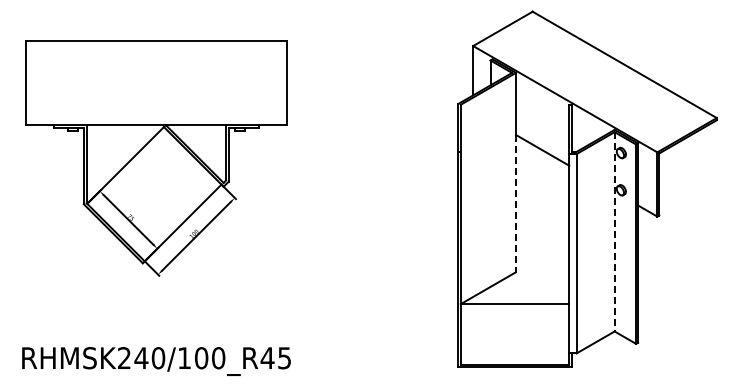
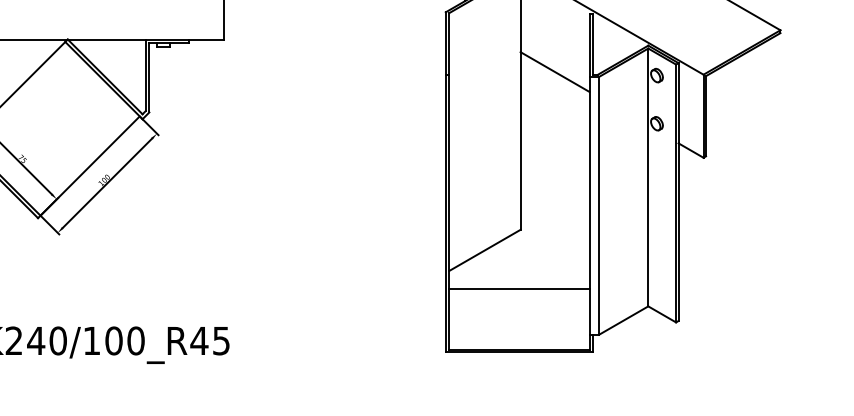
line: (515, 203) -> (520, 140), dashed -> solid
line: (614, 231) -> (648, 177), dashed -> solid
line: (514, 303) -> (518, 288), moved

